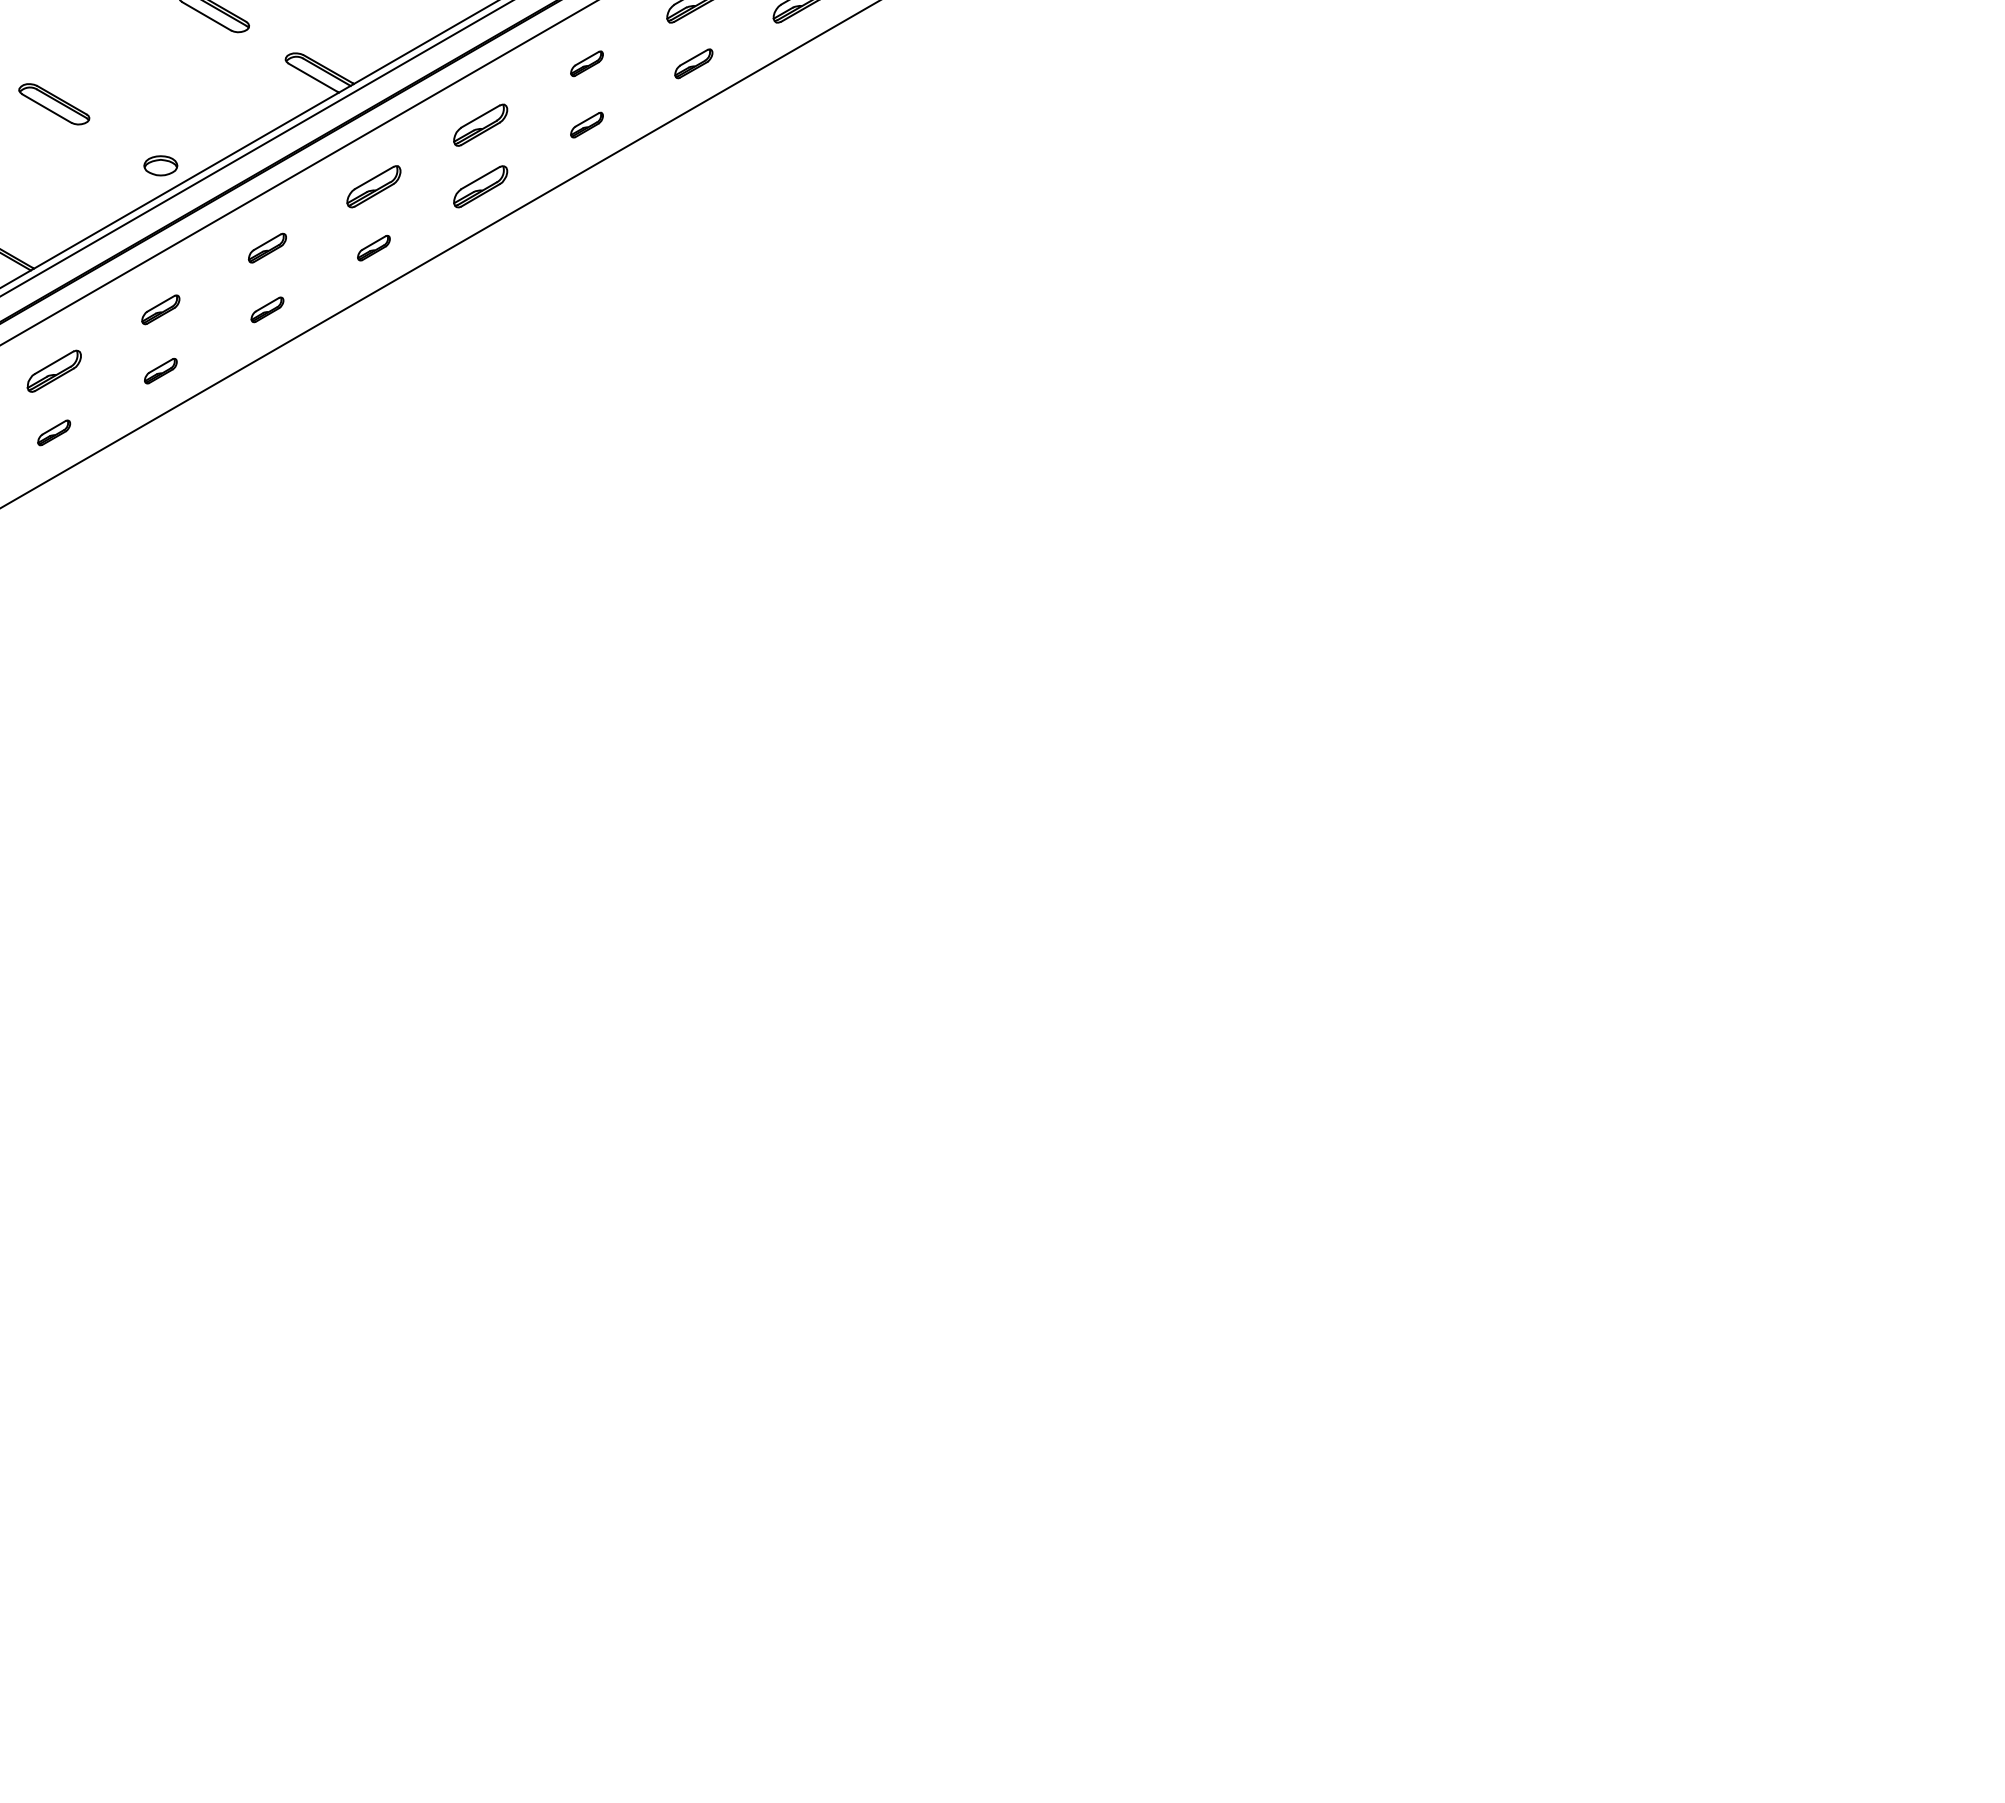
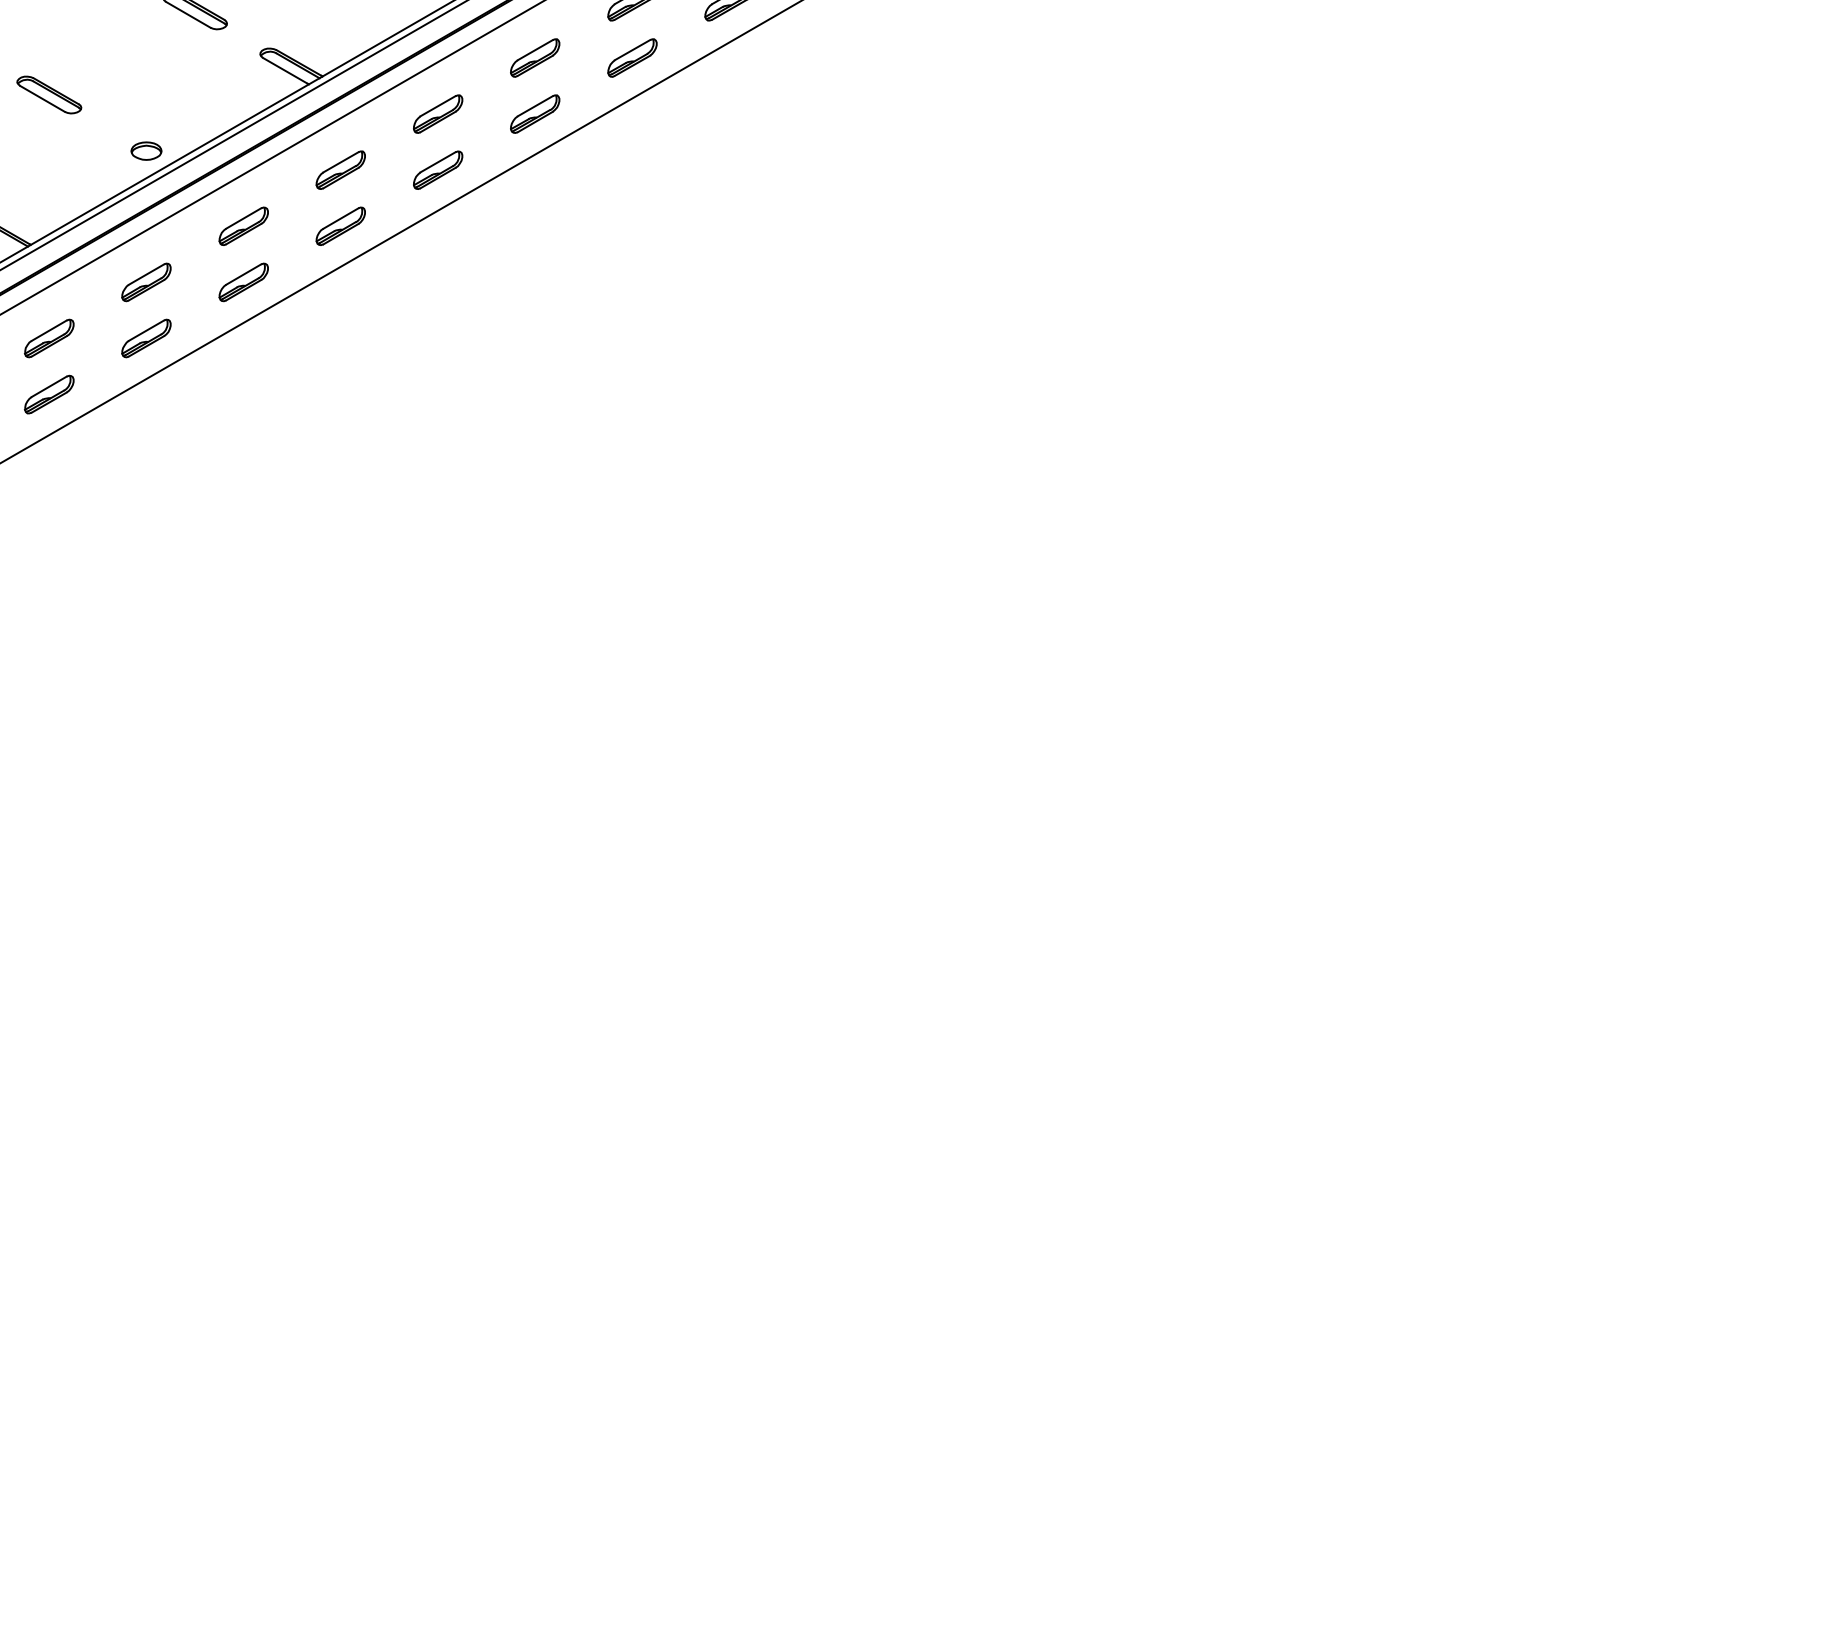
part: (586, 63) -> (534, 57), size x1.67
part: (693, 63) -> (632, 57), size x1.43
part: (586, 124) -> (534, 113), size x1.67
part: (267, 247) -> (243, 225), size x1.43
part: (373, 247) -> (340, 225), size x1.67
part: (160, 309) -> (146, 282), size x1.43
part: (267, 309) -> (243, 282), size x1.67
part: (160, 370) -> (146, 337), size x1.67
part: (53, 432) -> (48, 394), size x1.67

